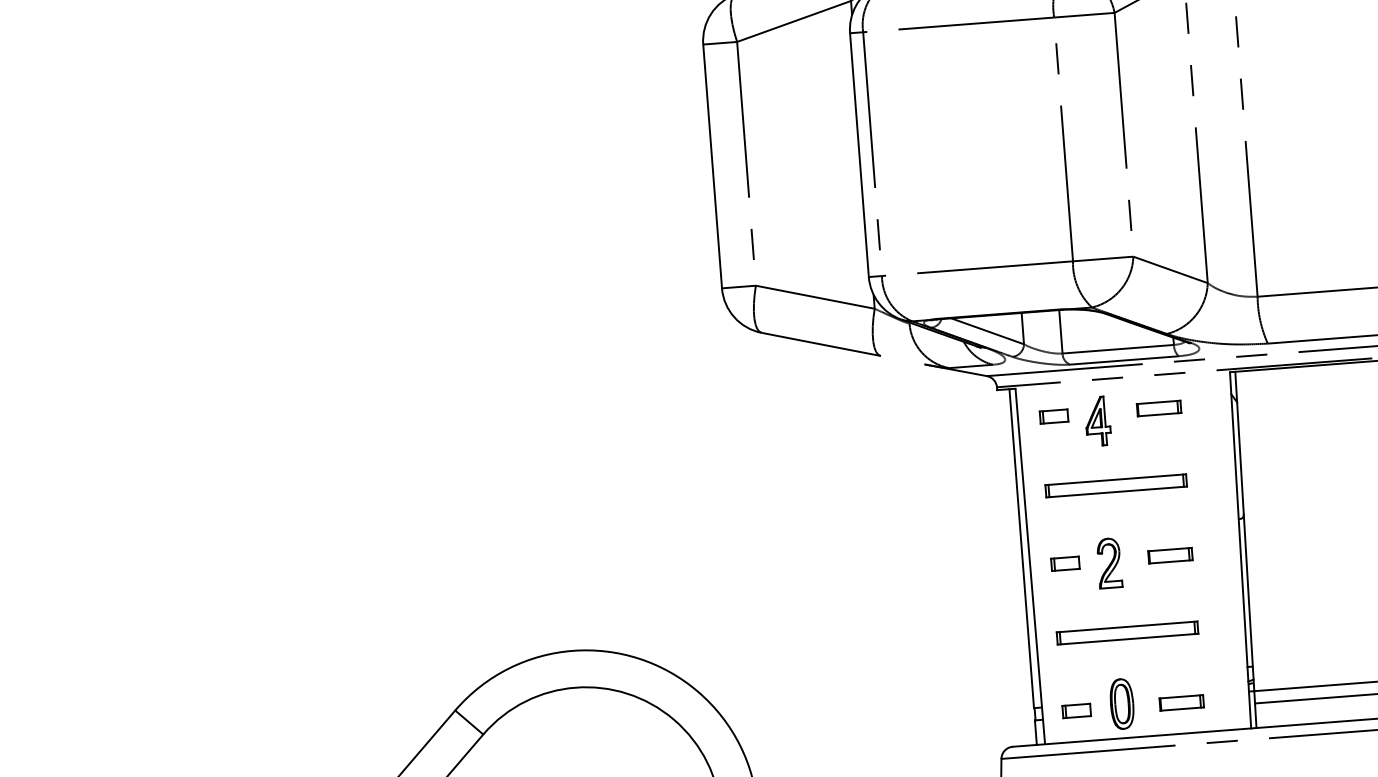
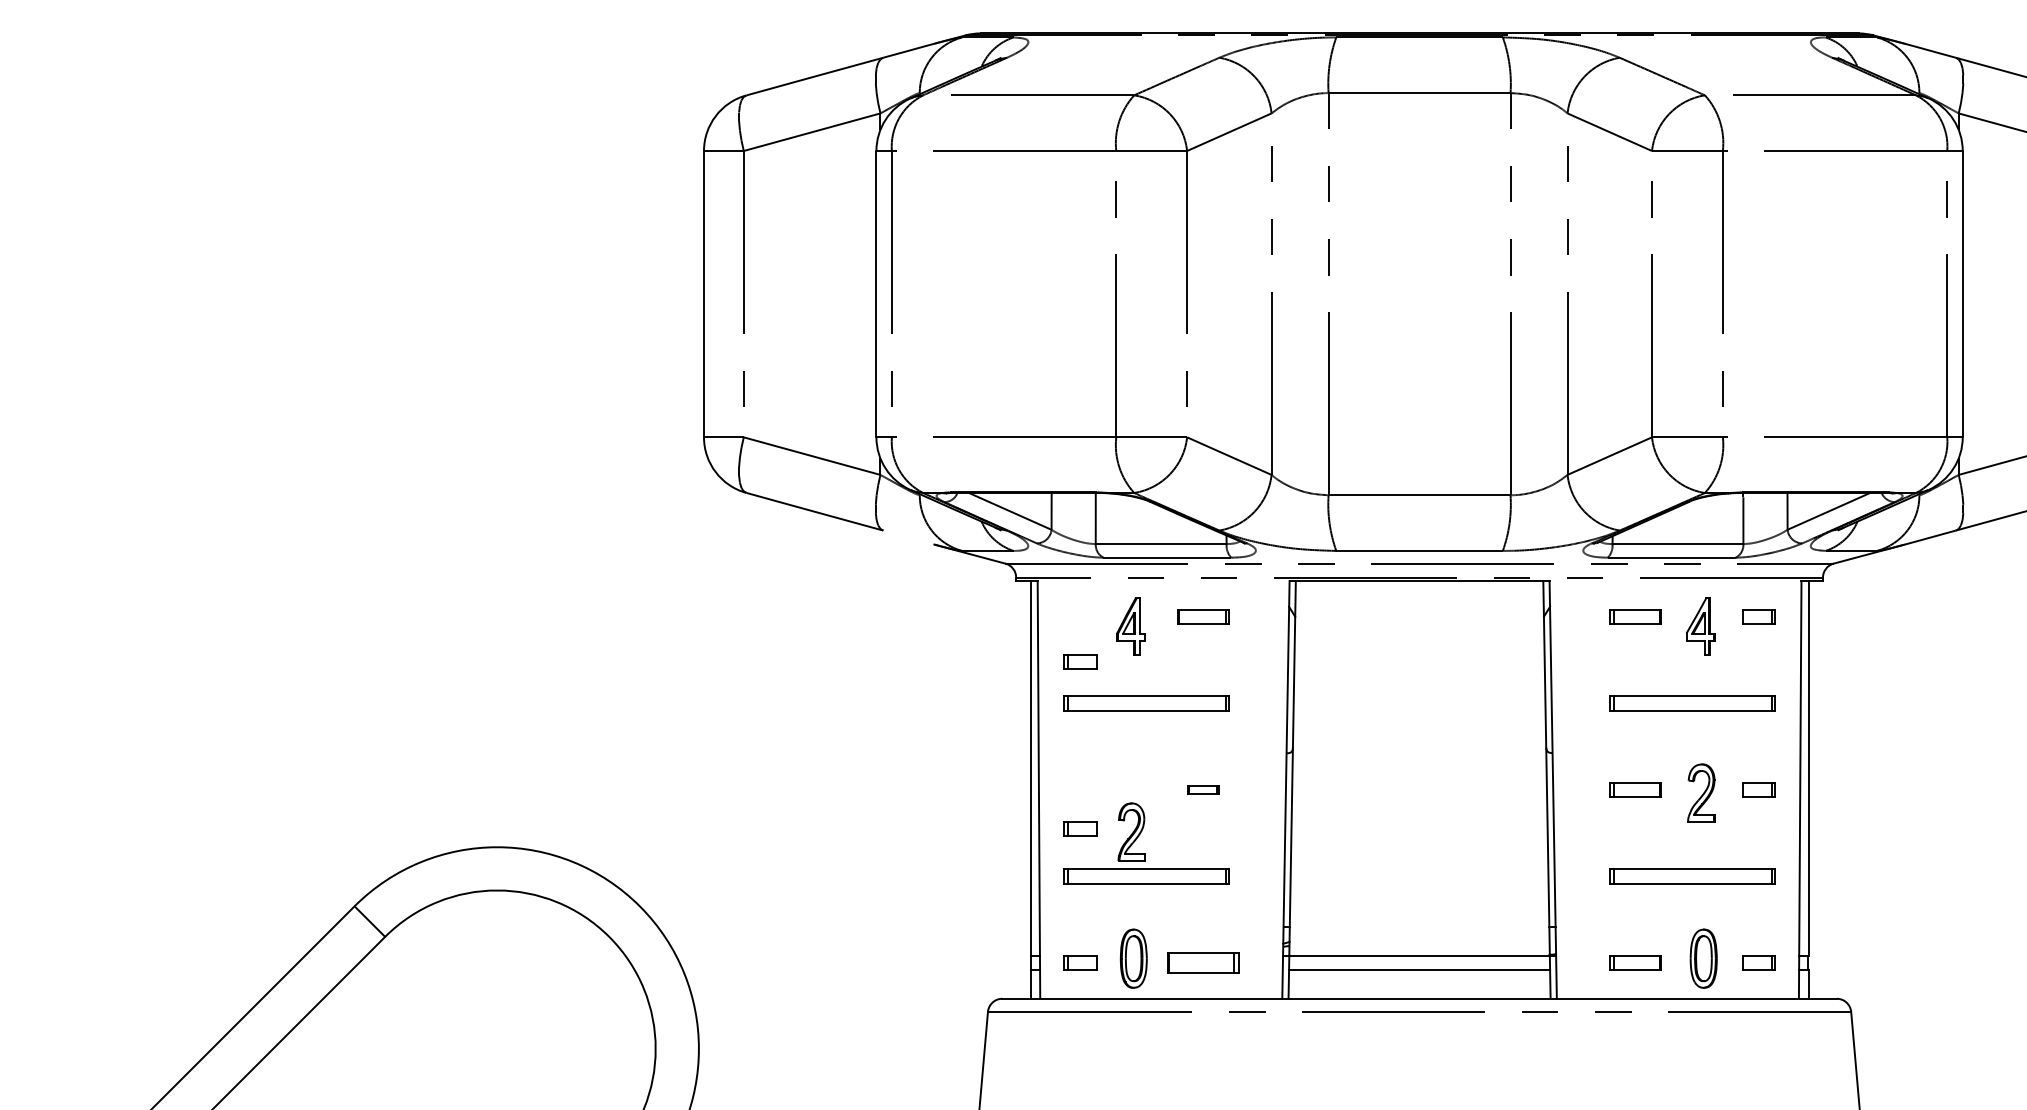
part: (1054, 416) -> (1080, 661), moved
part: (1170, 555) -> (1203, 789), size x0.6
part: (1109, 562) -> (1131, 831), moved
part: (1065, 563) -> (1080, 828), moved
part: (1181, 702) -> (1203, 962), size x1.4

